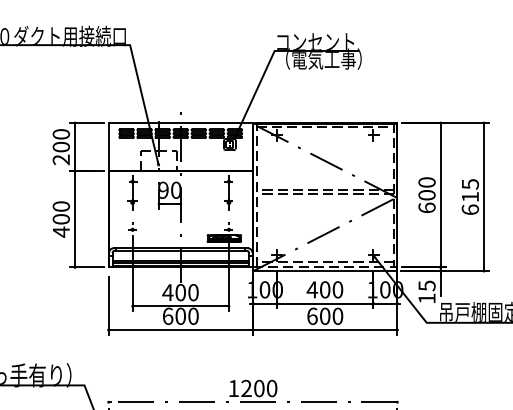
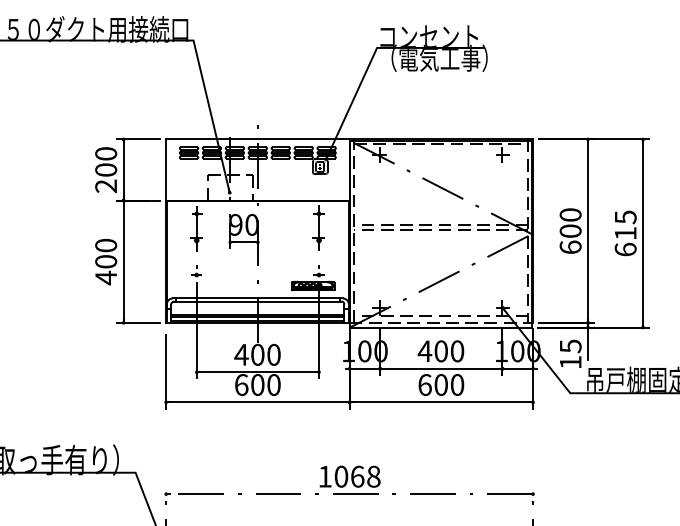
text: (259, 388) -> (357, 476), 1200 -> 1068

